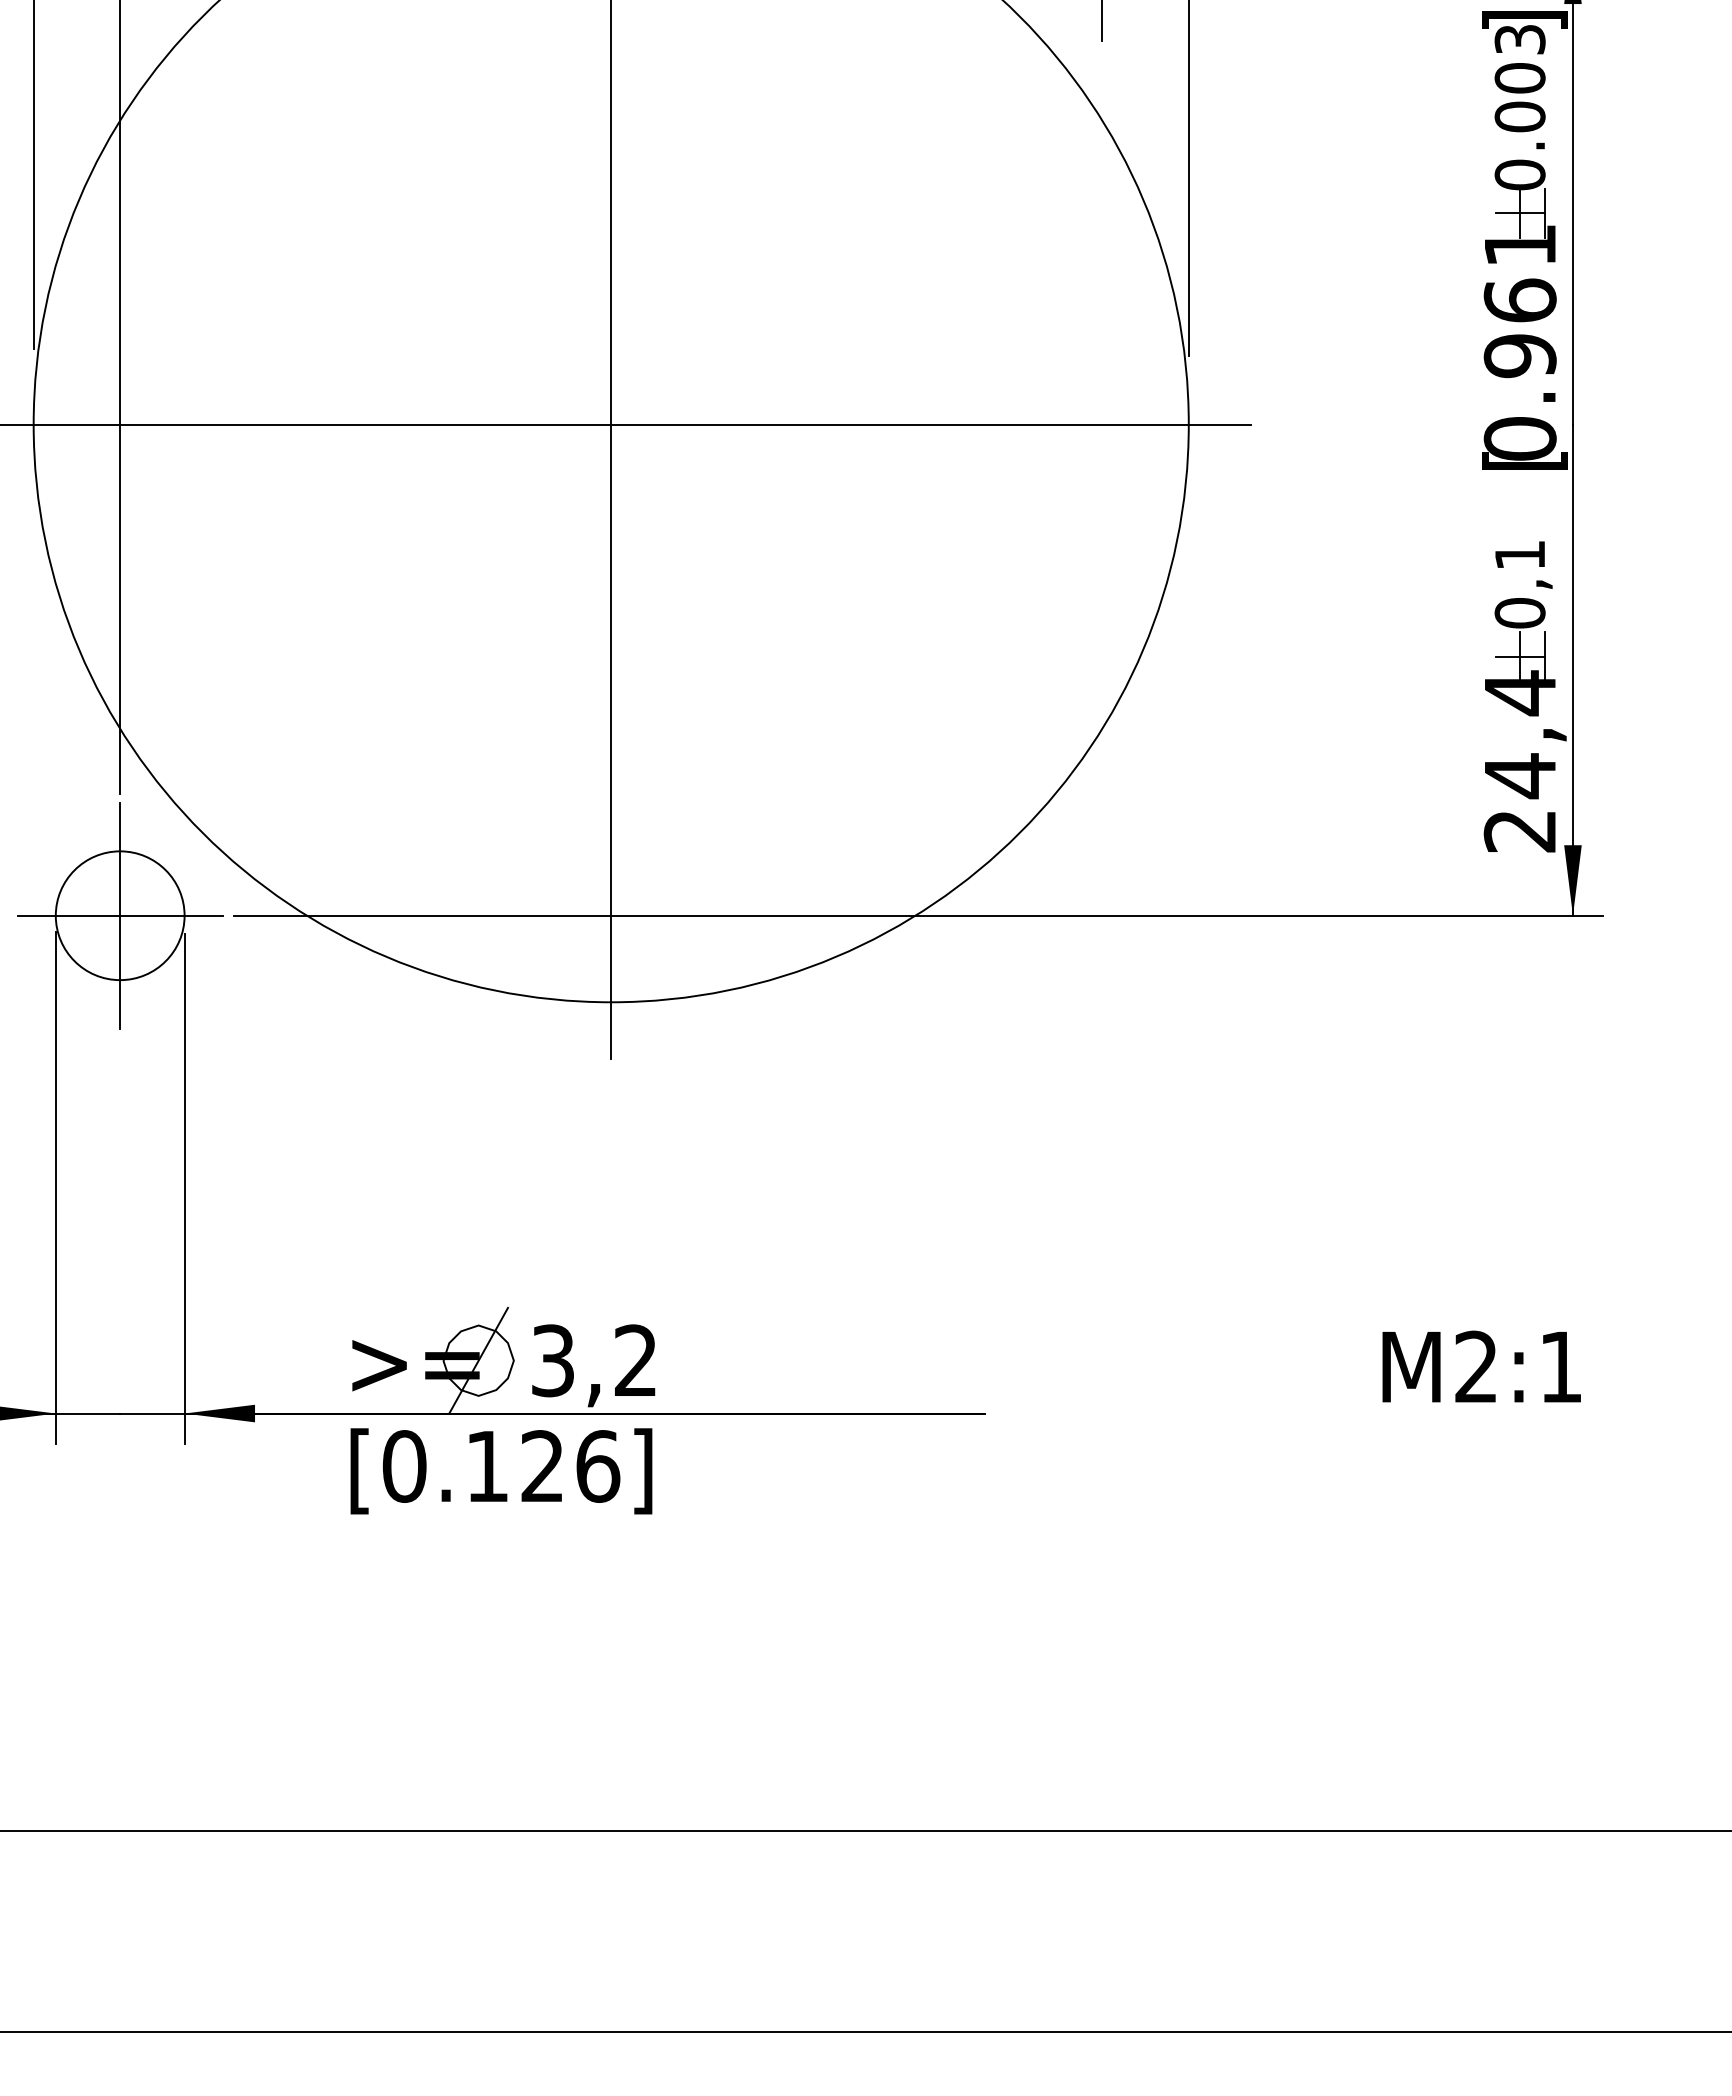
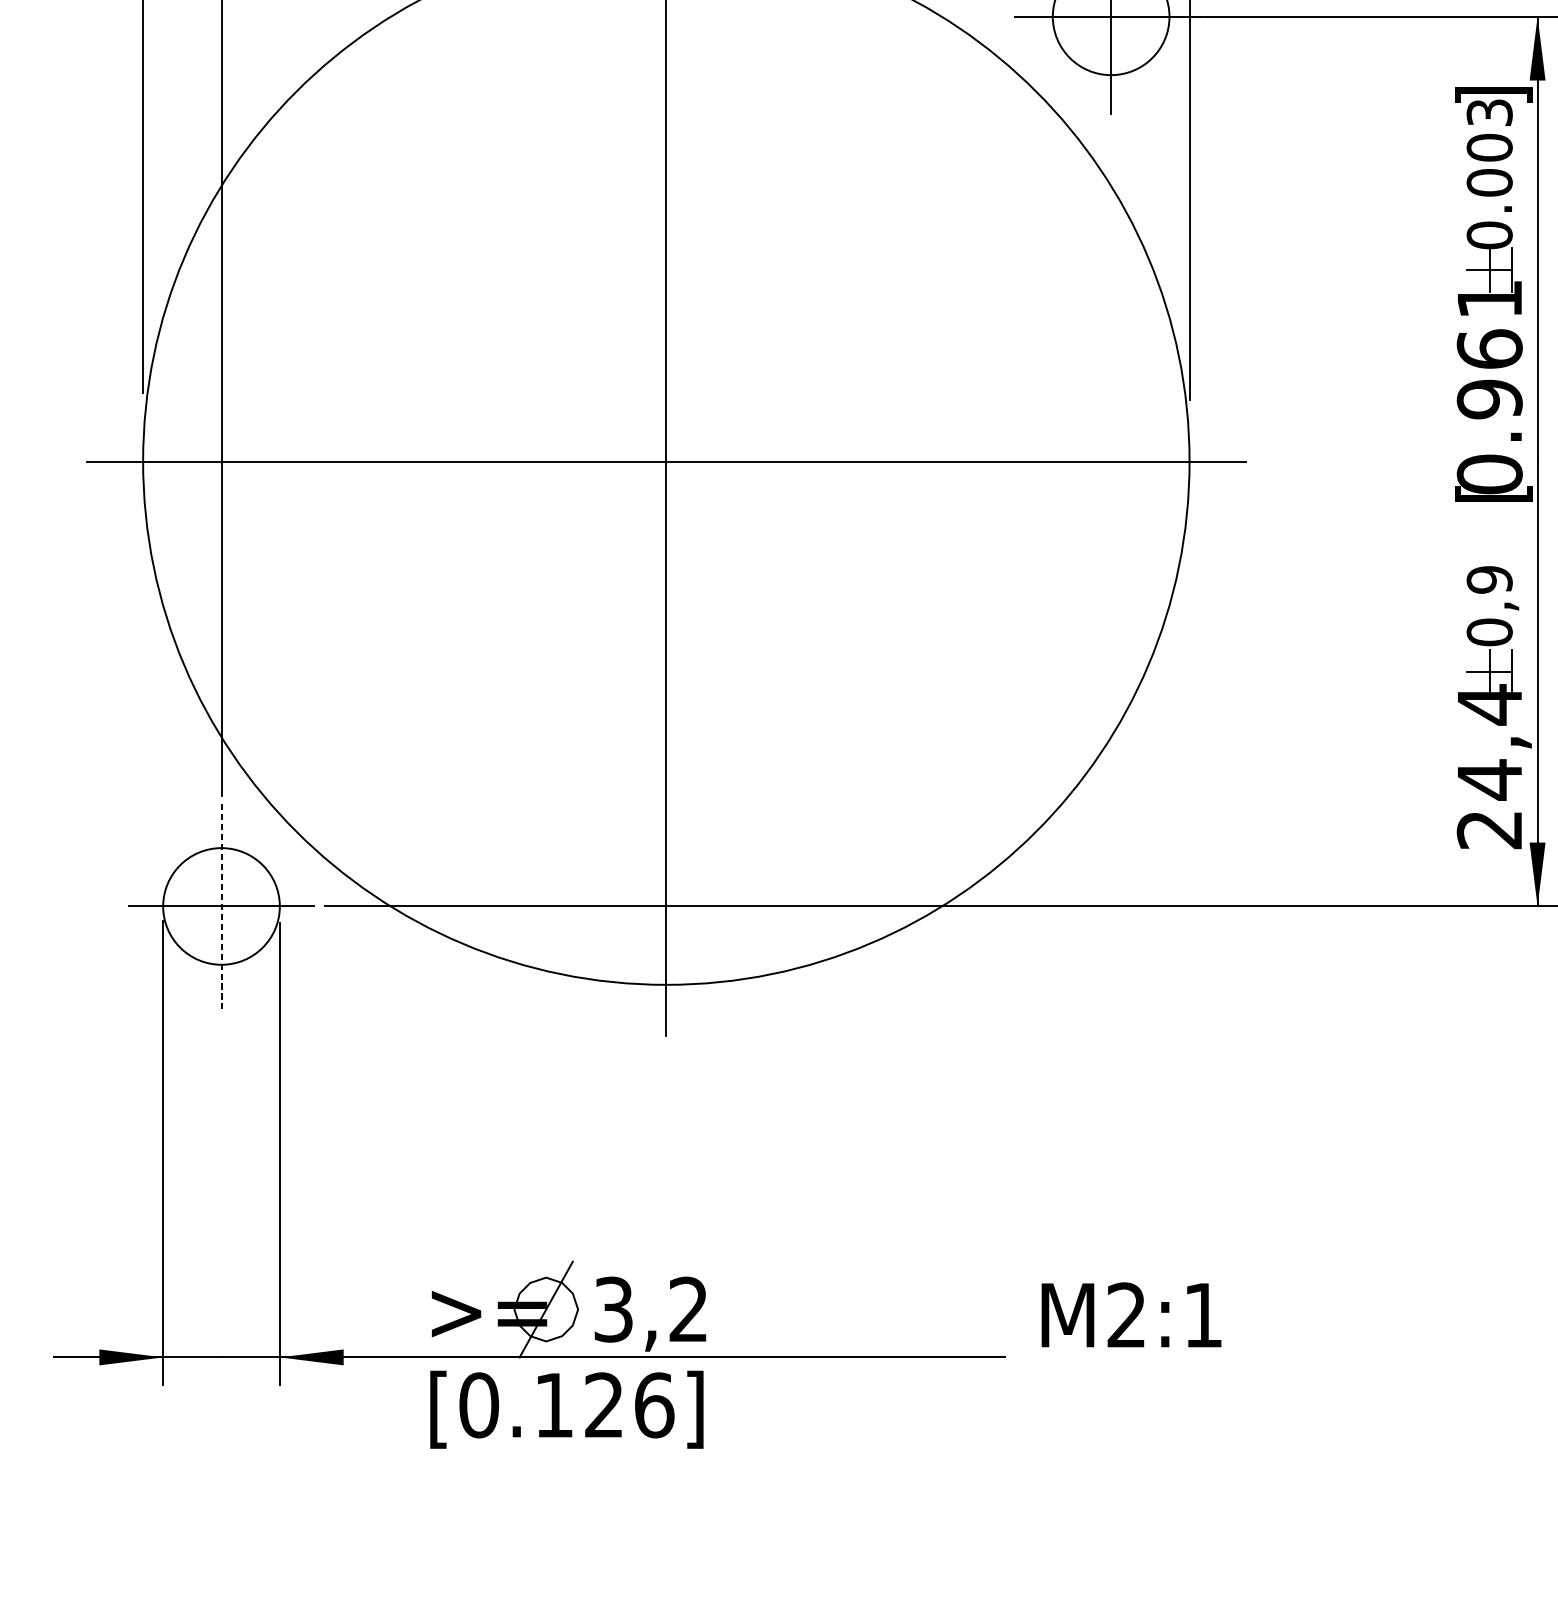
text: (1519, 555) -> (1489, 580), 0,1 -> 0,9
line: (120, 915) -> (221, 906), solid -> dashed
text: (1481, 1366) -> (1131, 1314), moved

